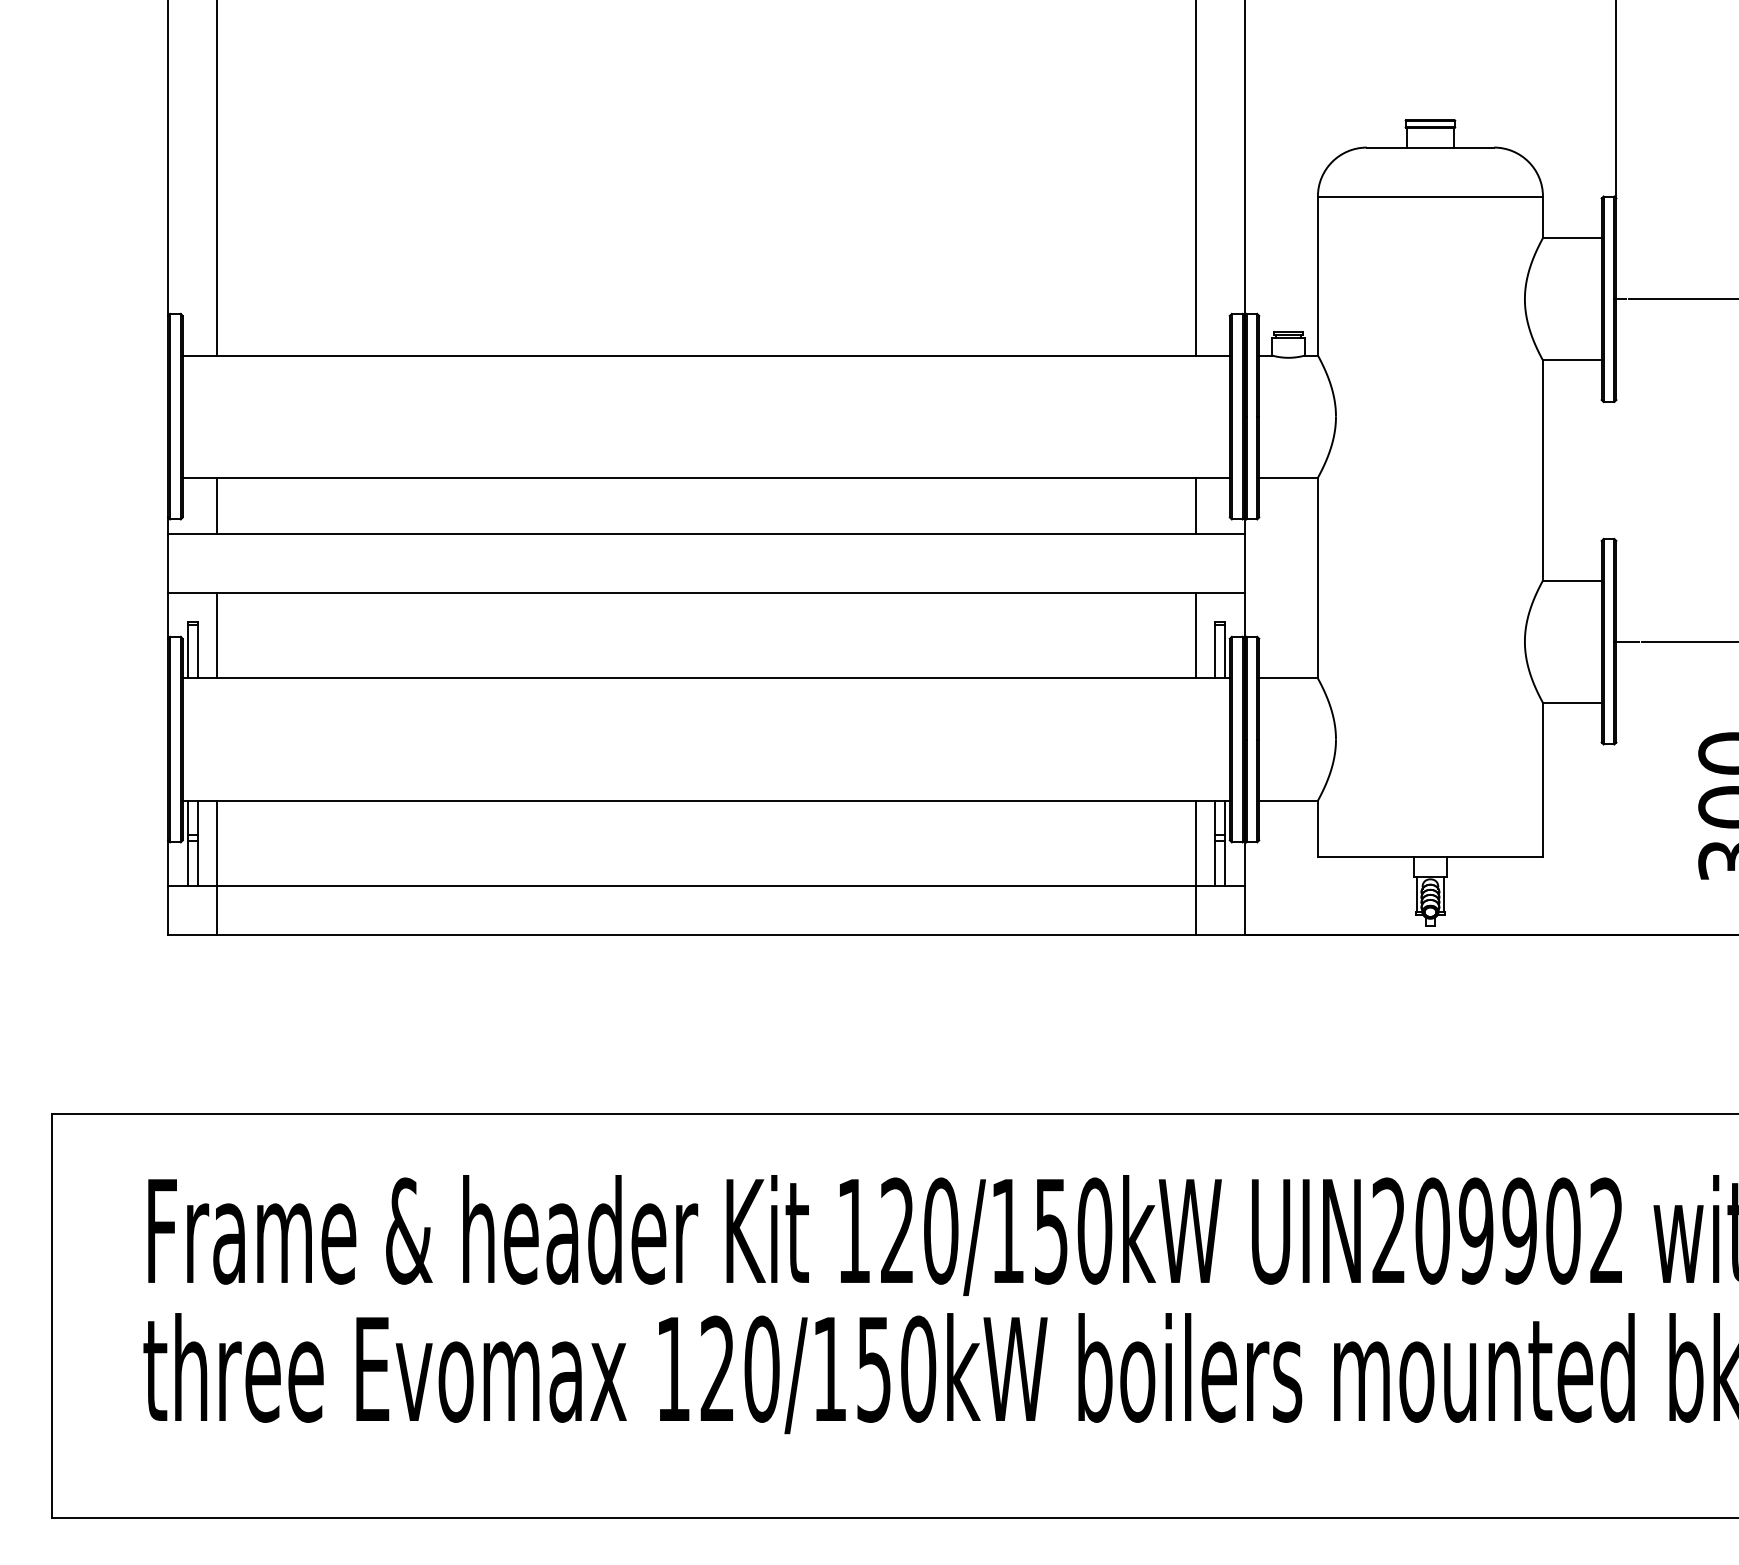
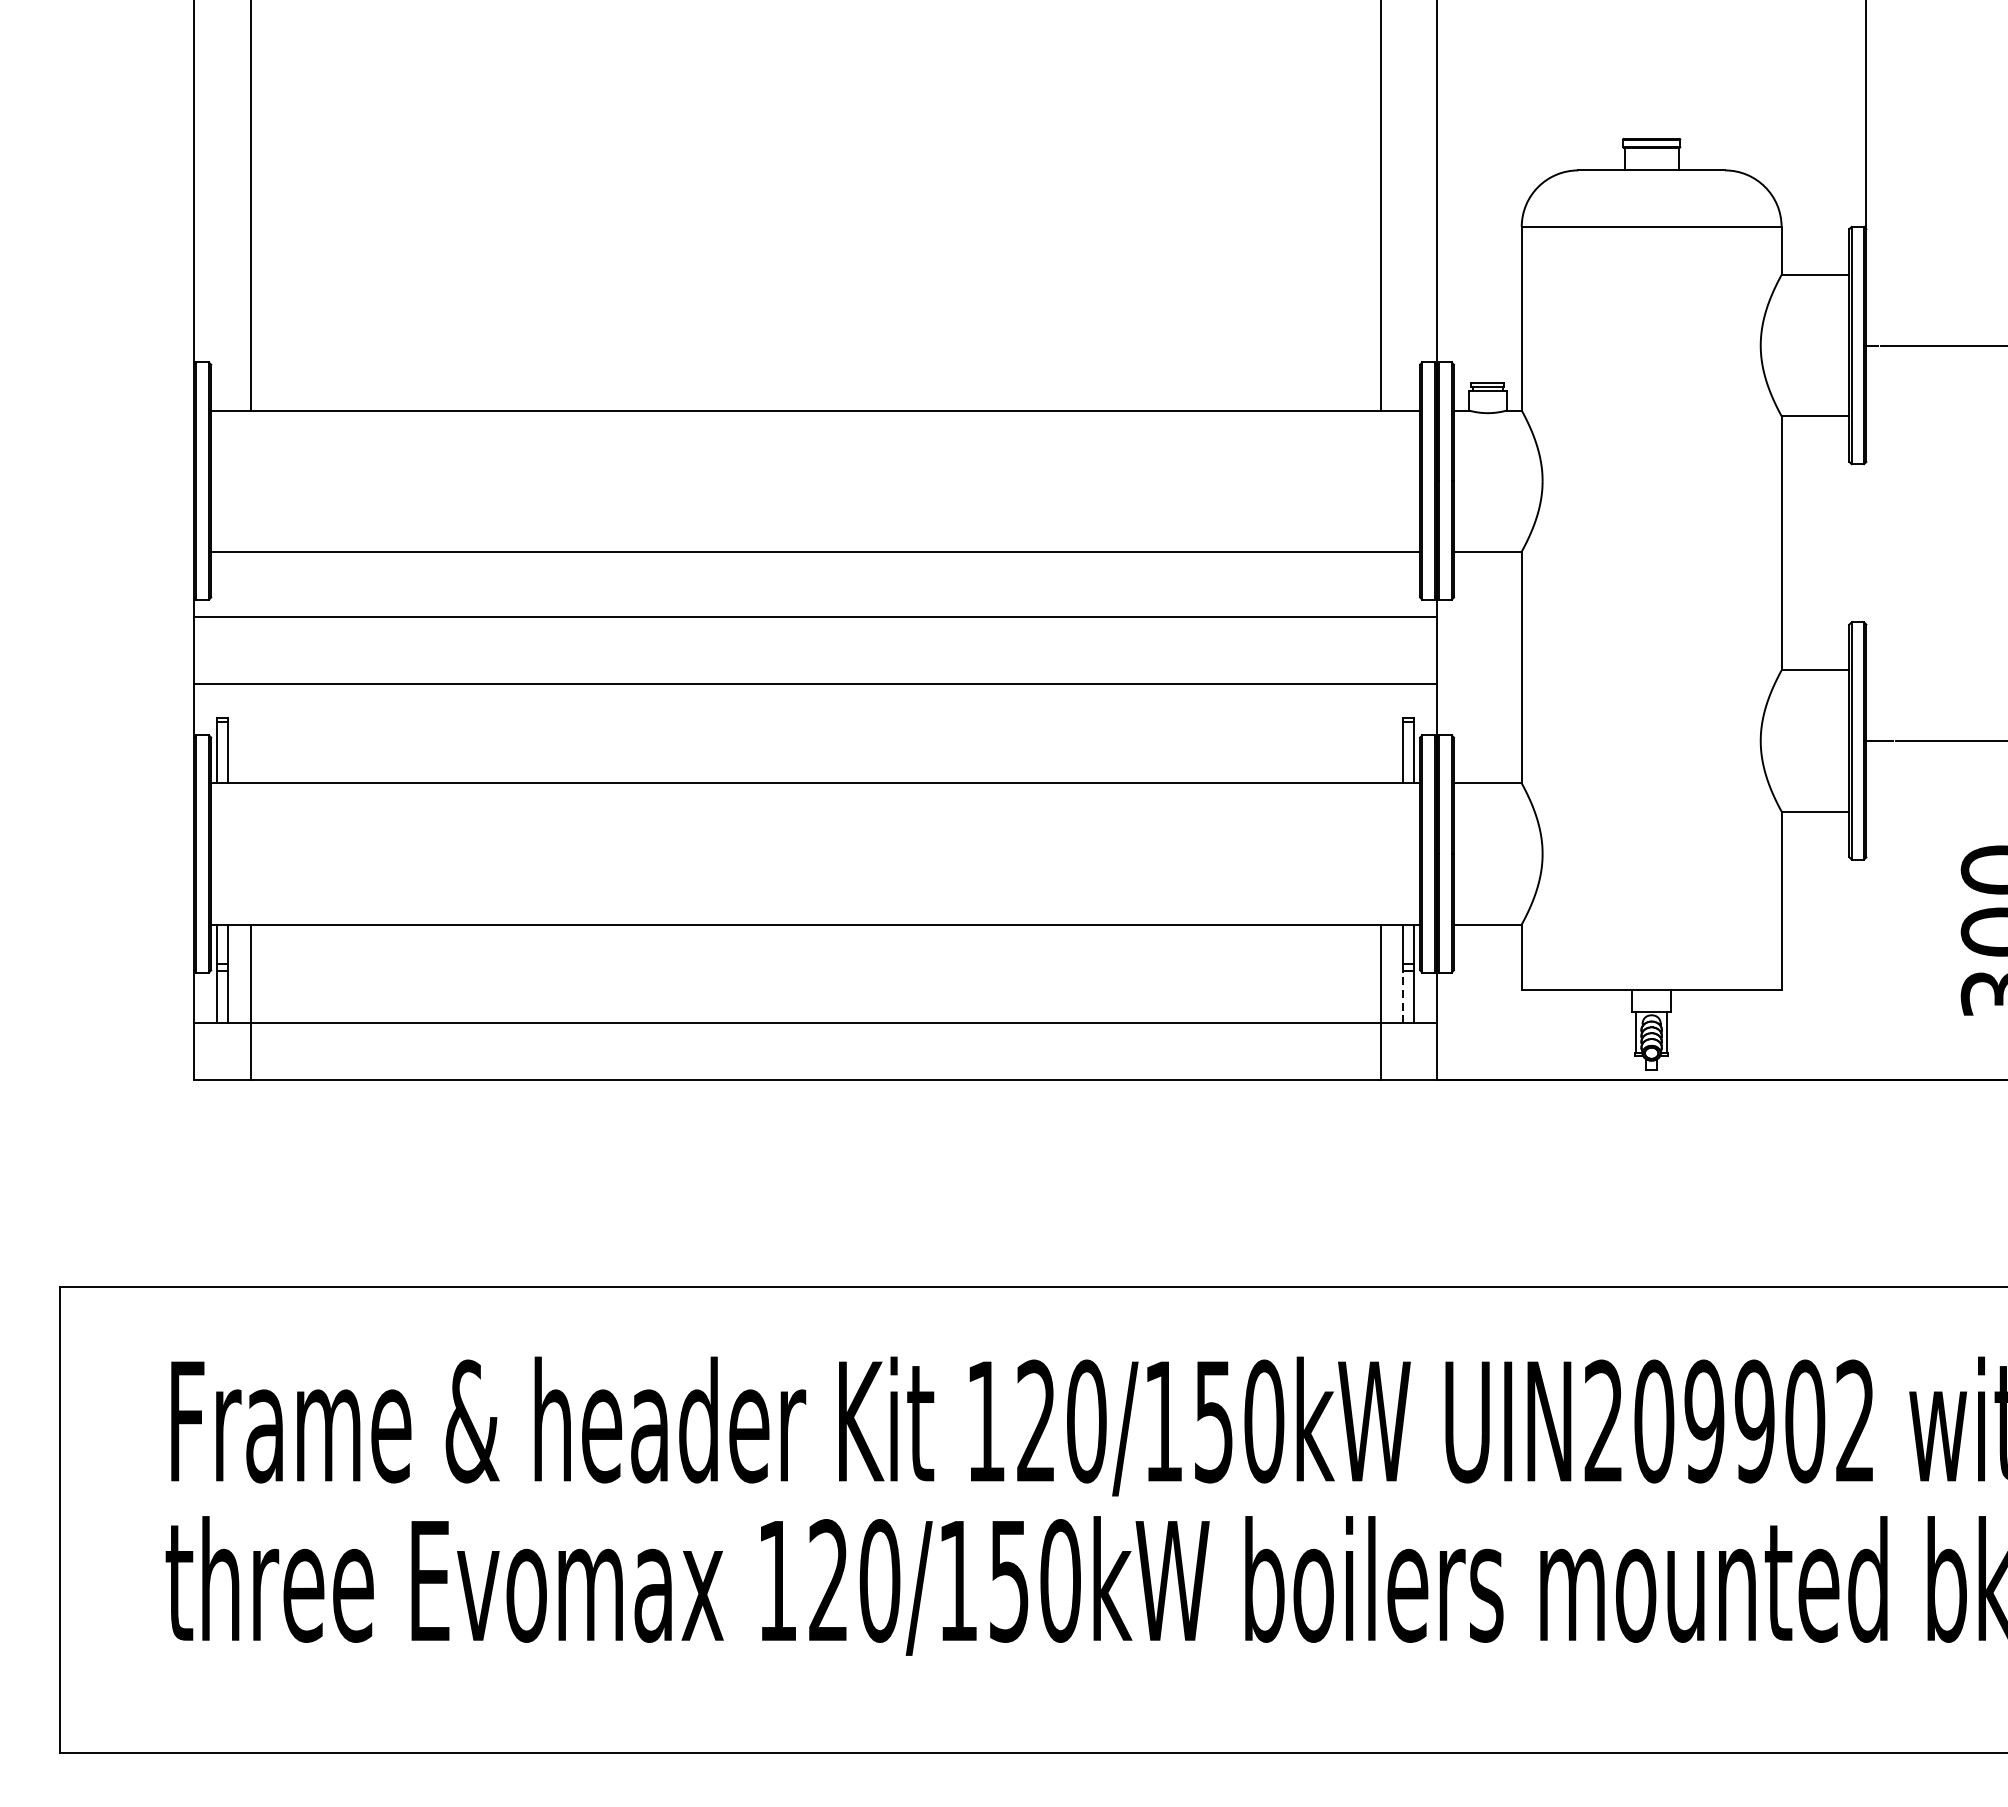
line: (217, 505) -> (251, 583), removed
line: (1195, 505) -> (1380, 583), removed
line: (217, 635) -> (251, 733), removed
line: (1195, 635) -> (1380, 733), removed
line: (1215, 863) -> (1403, 997), solid -> dashed

